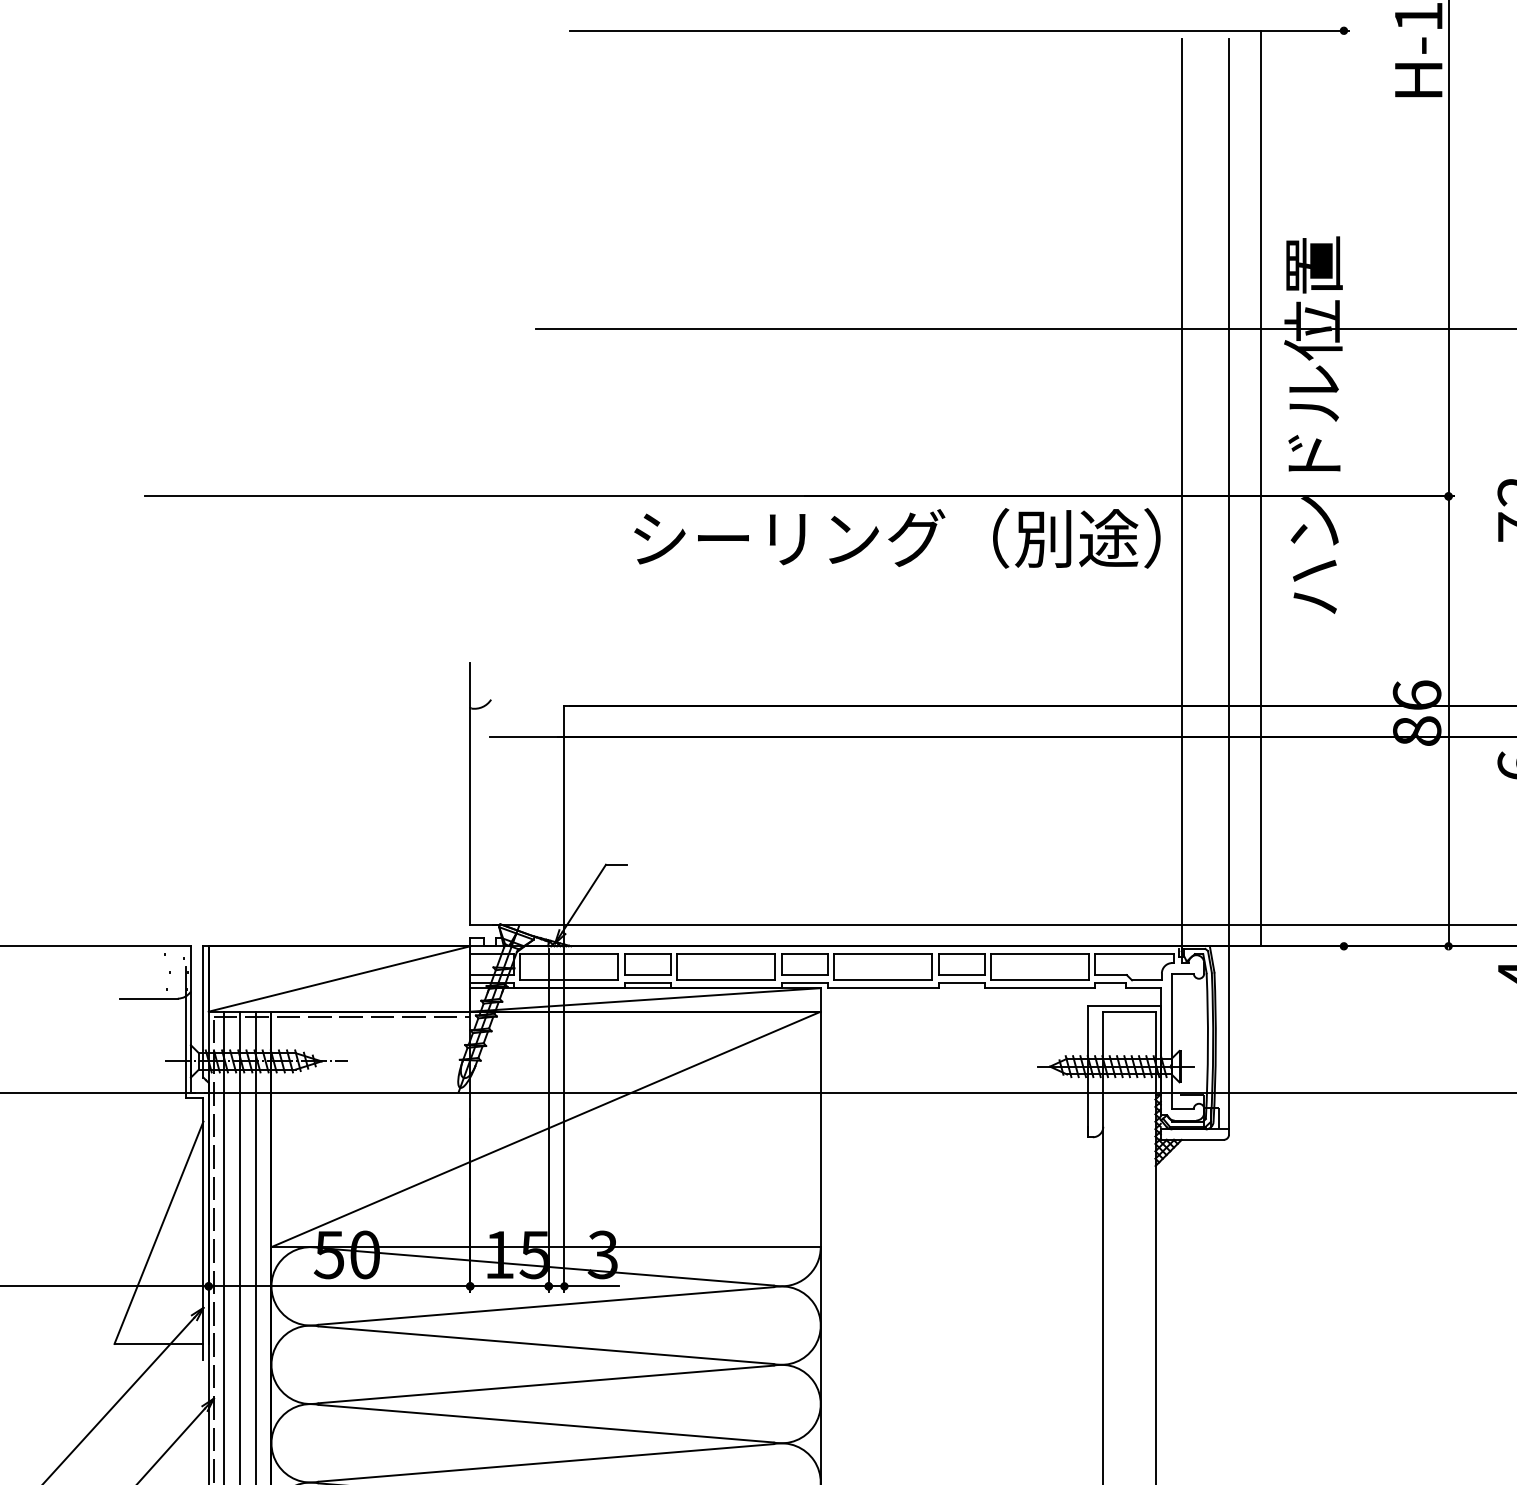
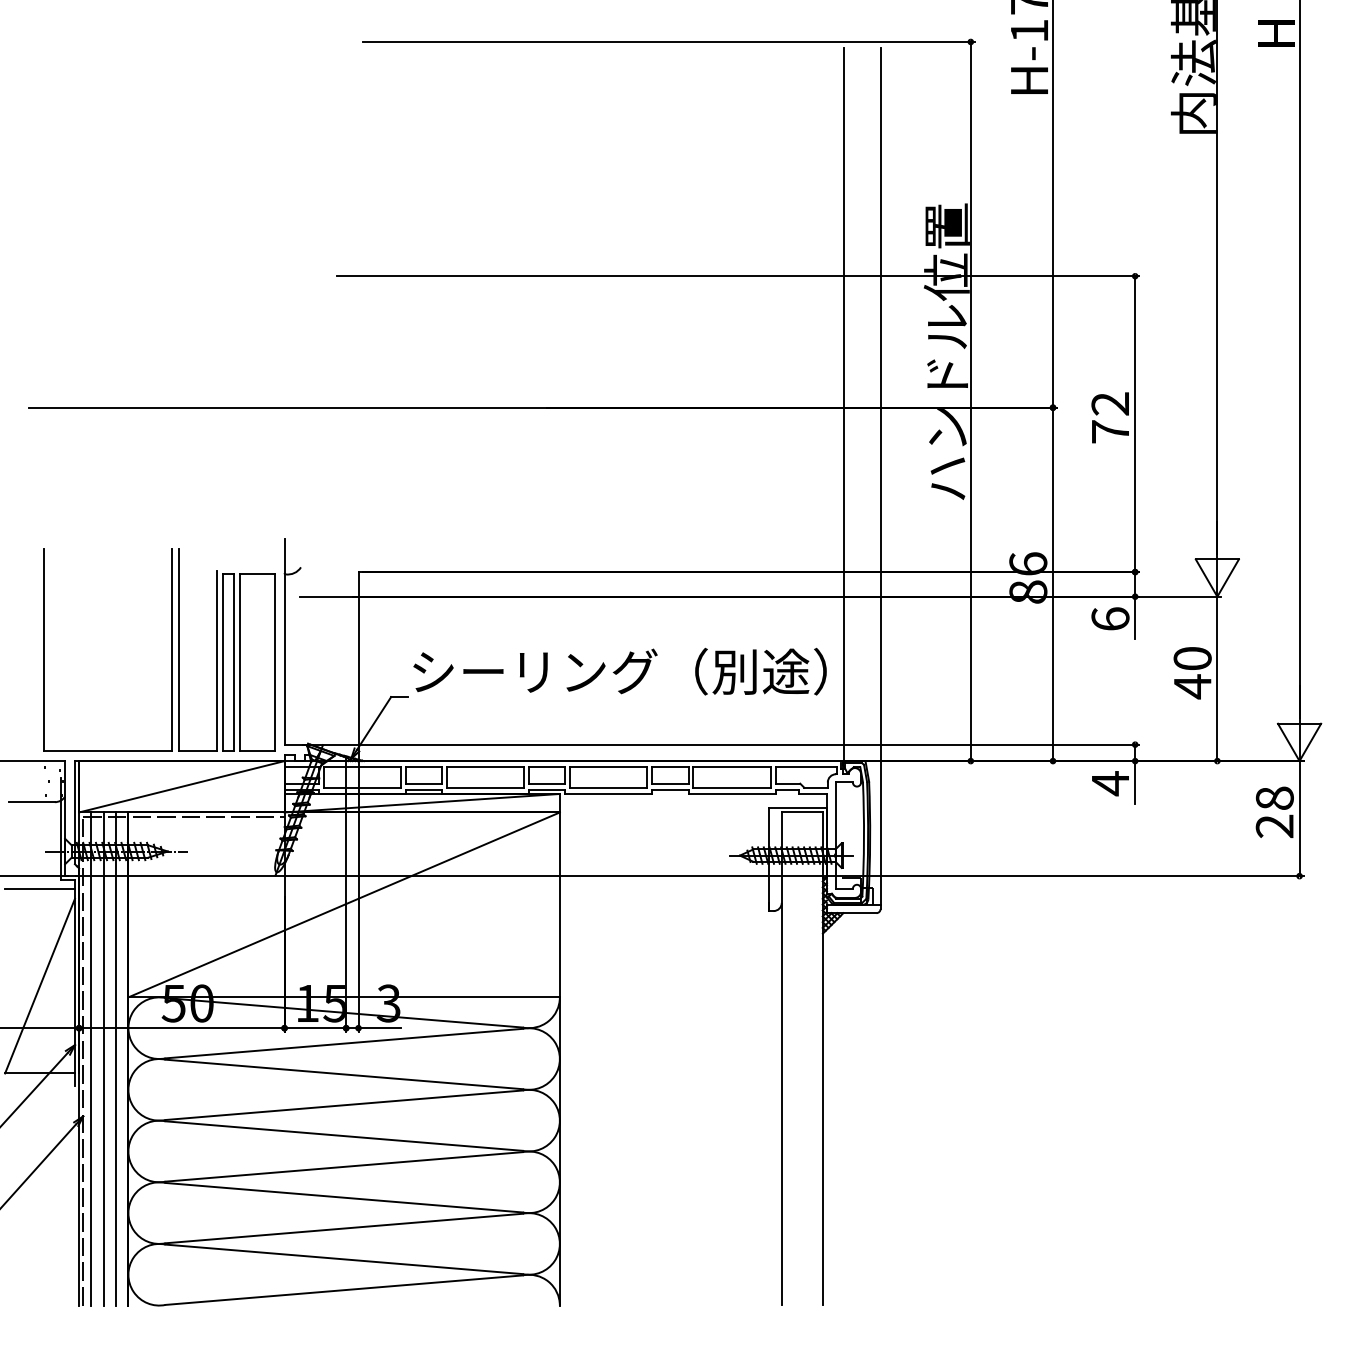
line: (1260, 488) -> (970, 401), moved
text: (896, 538) -> (619, 671), moved
part: (326, 804) -> (171, 649), added
line: (159, 1108) -> (40, 888), added

